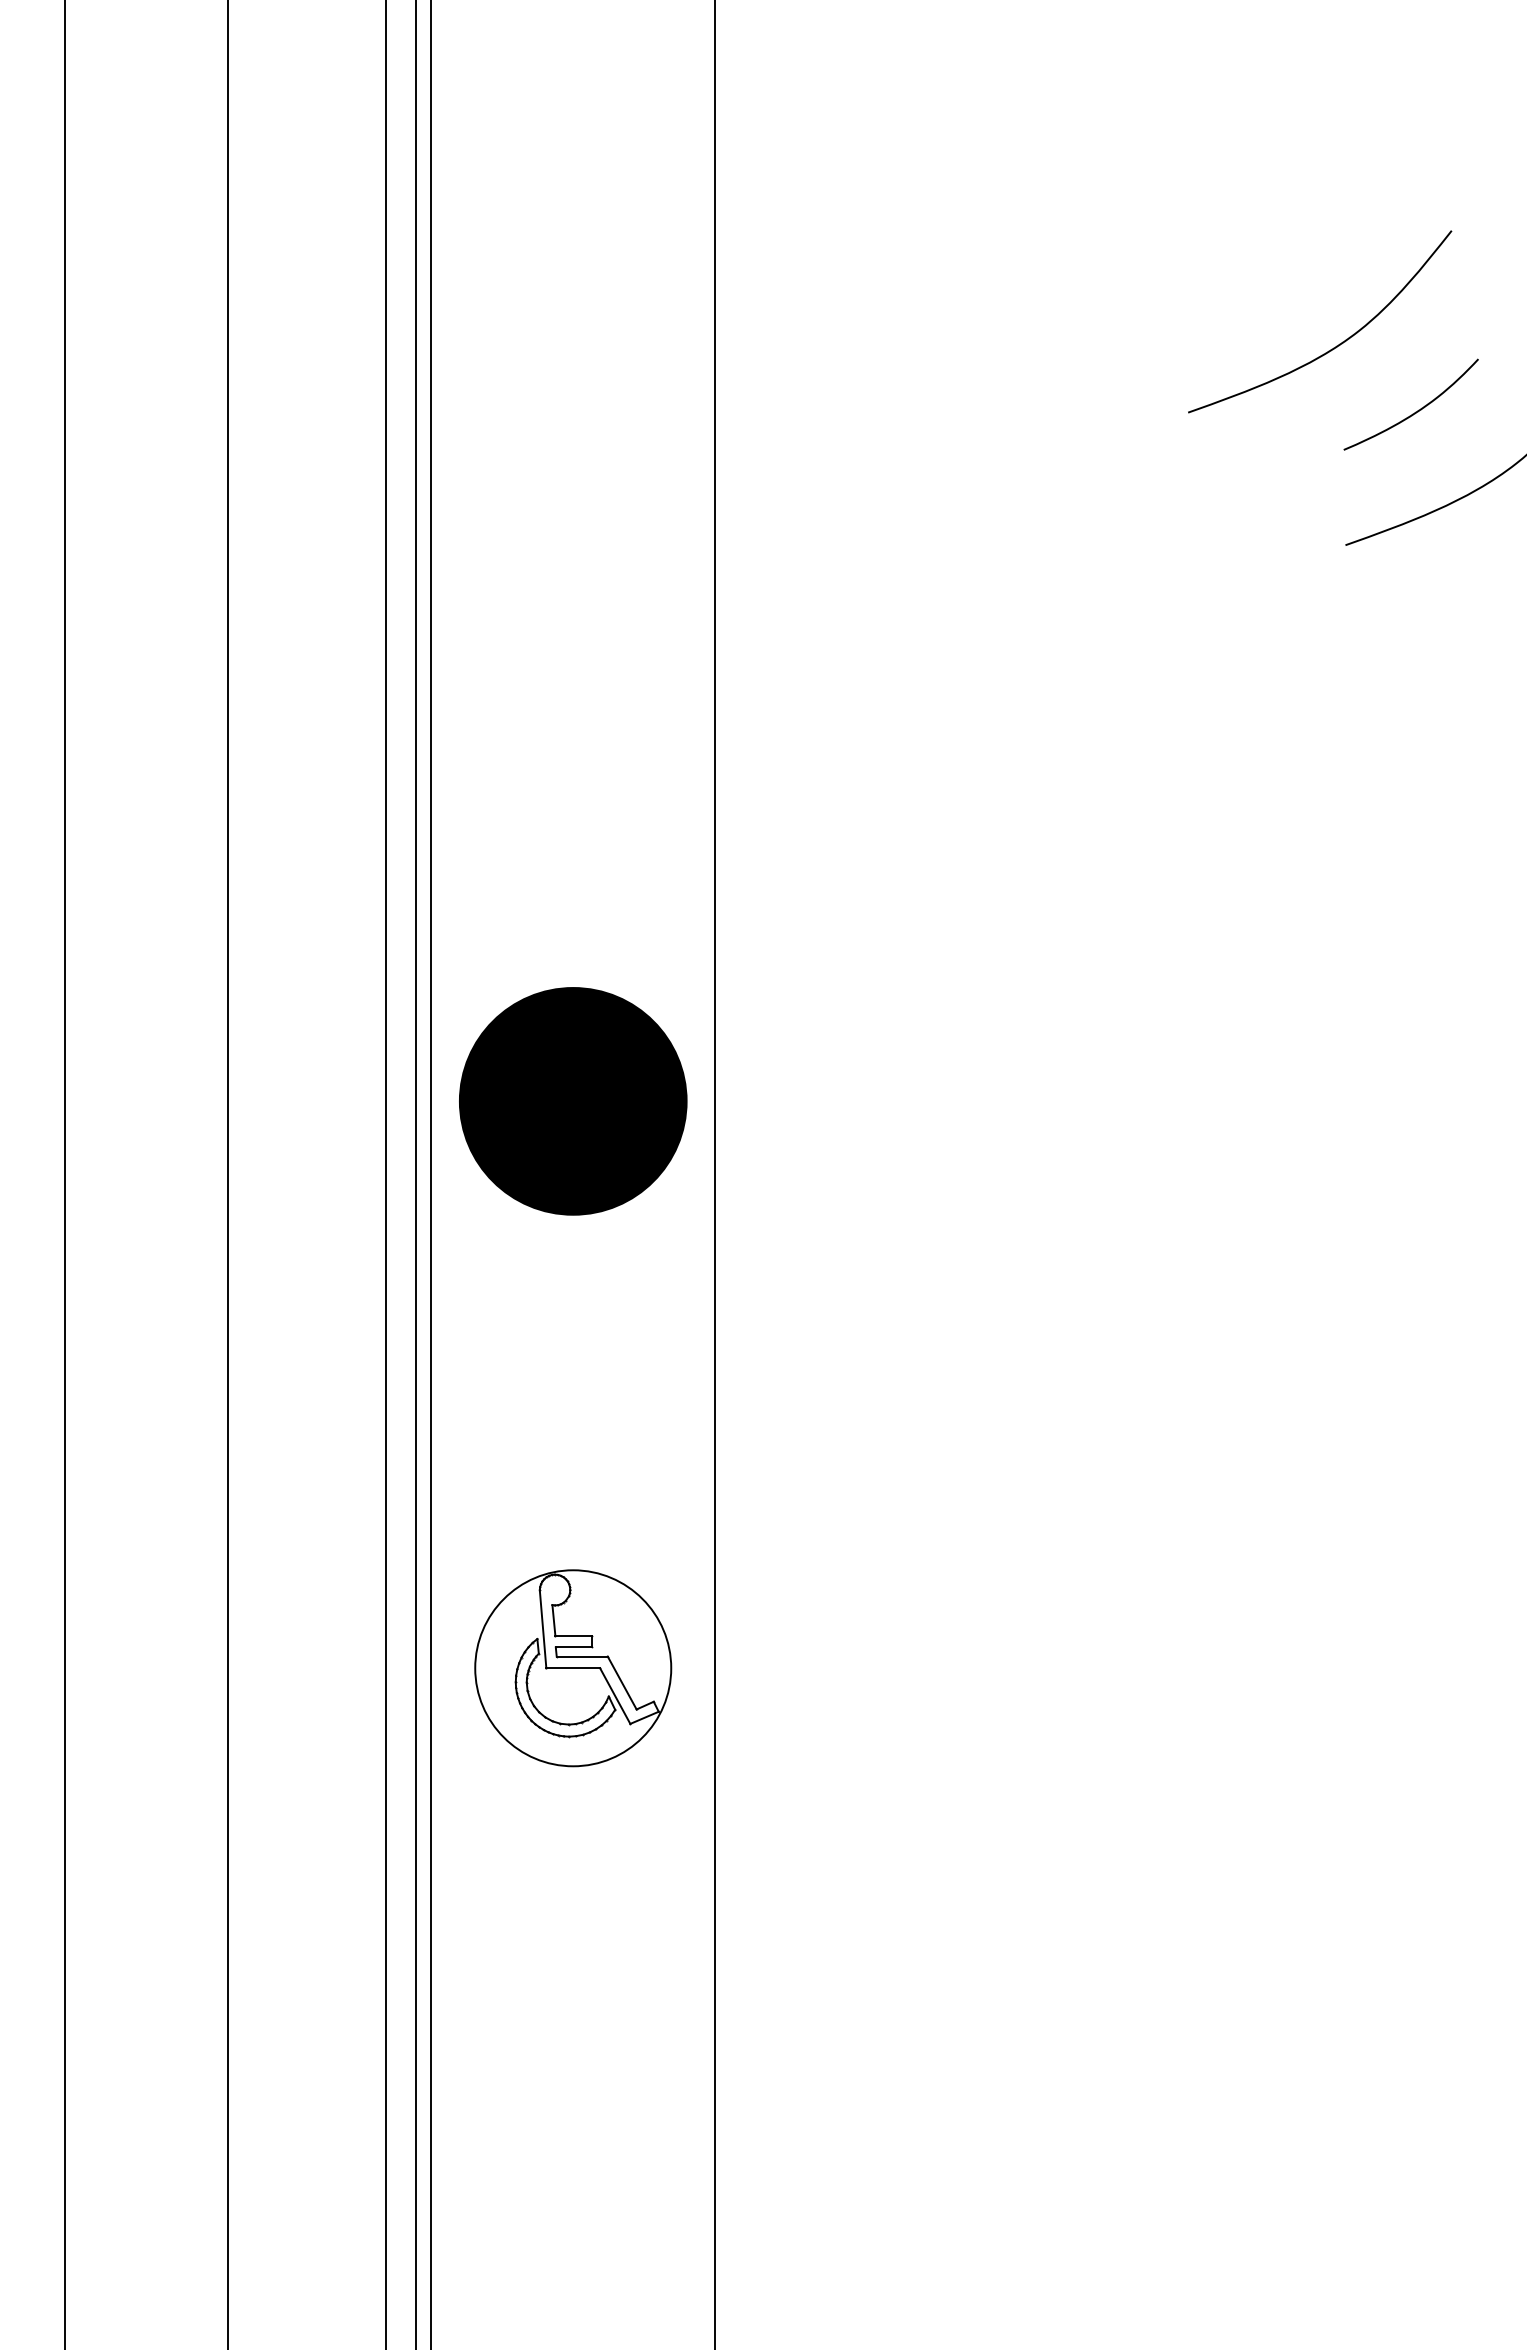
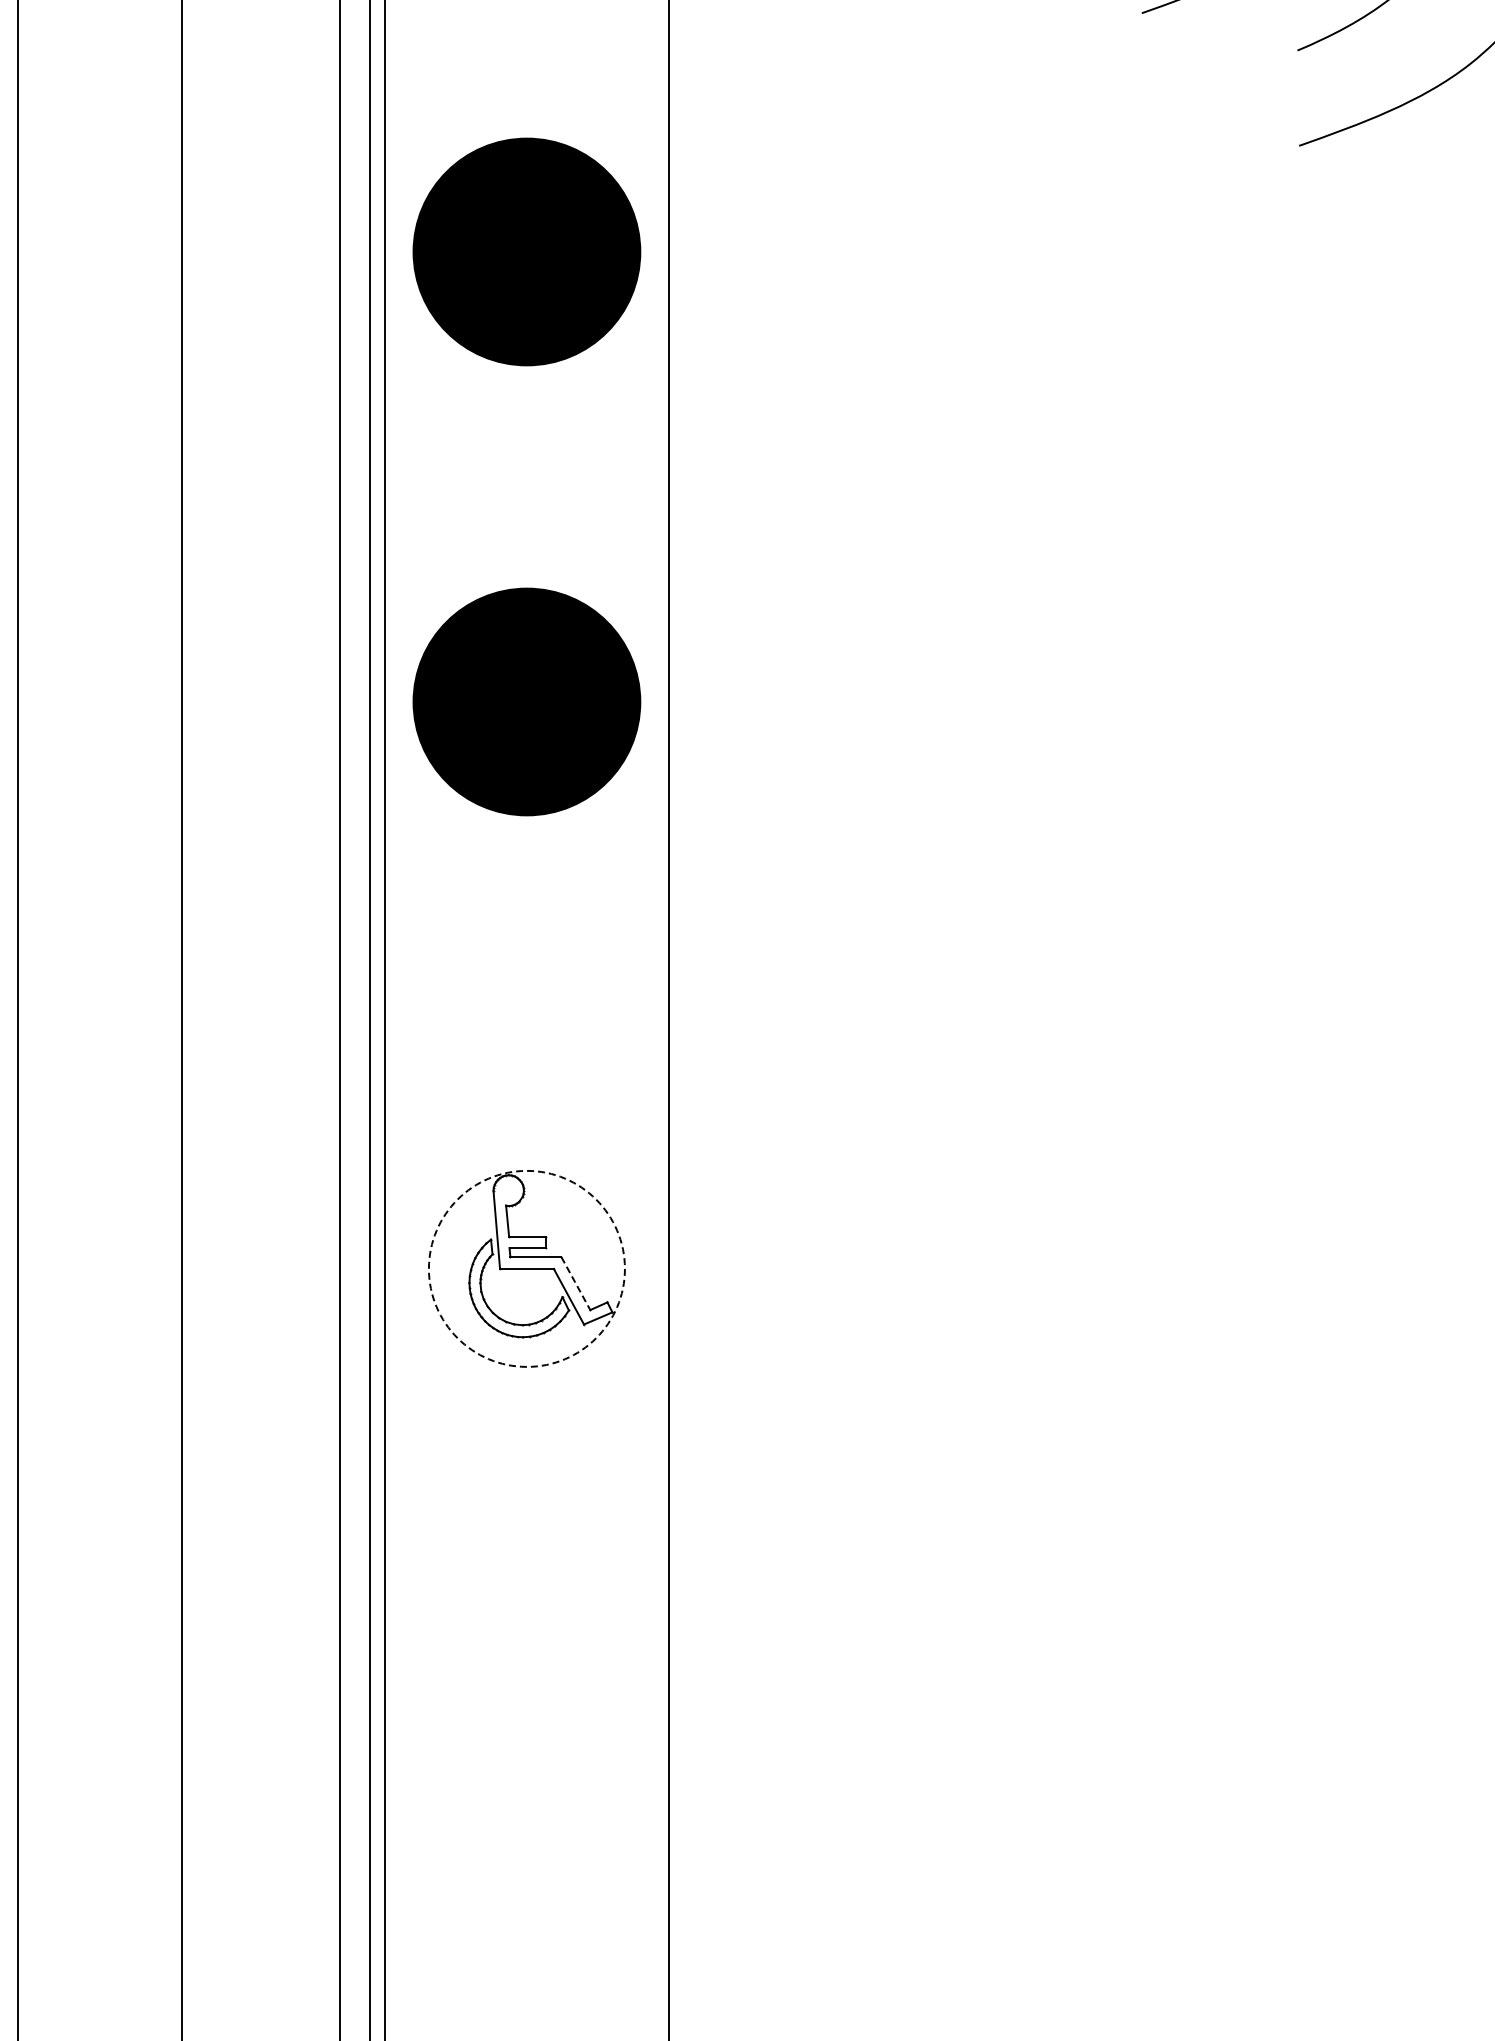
part: (573, 651) -> (527, 252), added
circle: (573, 1668) -> (527, 1269), solid -> dashed
line: (622, 1683) -> (576, 1284), solid -> dashed

